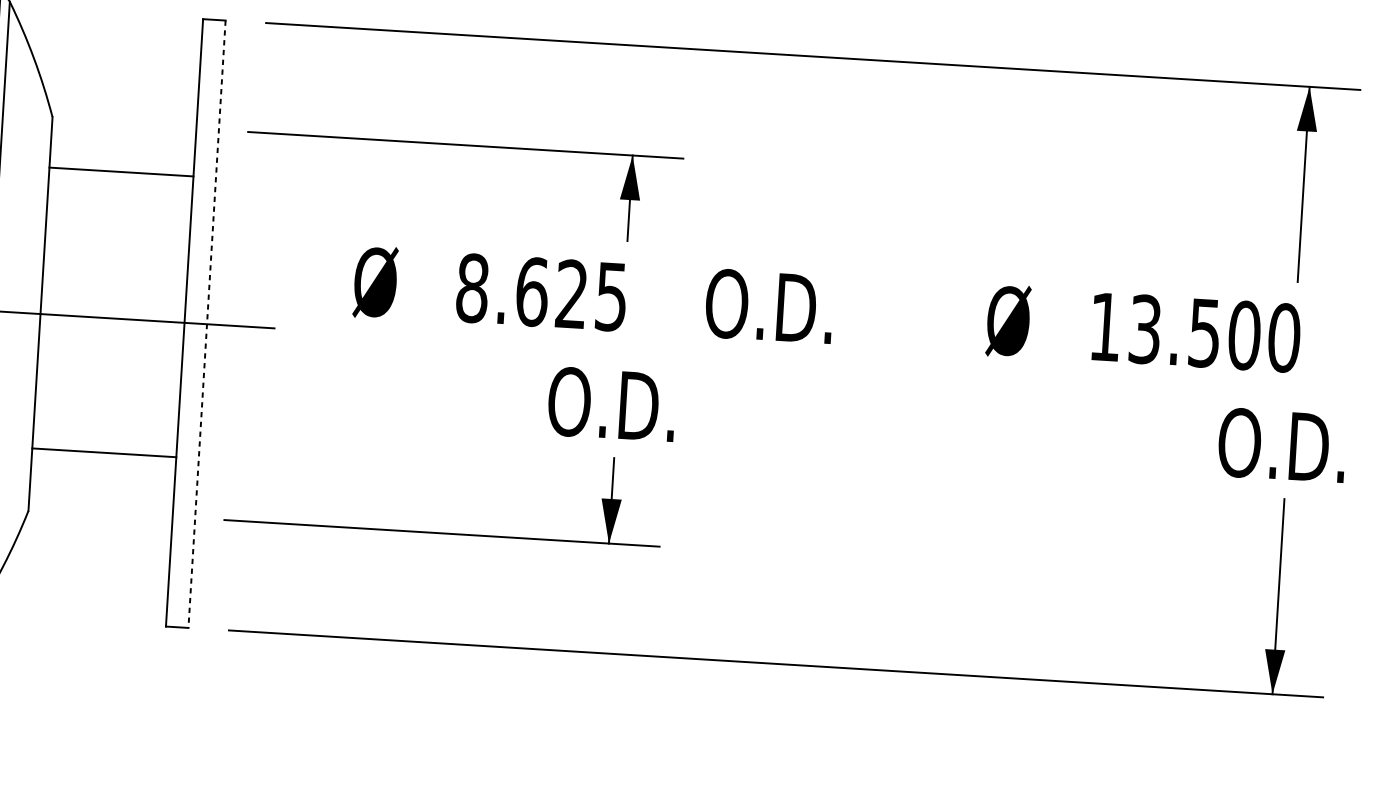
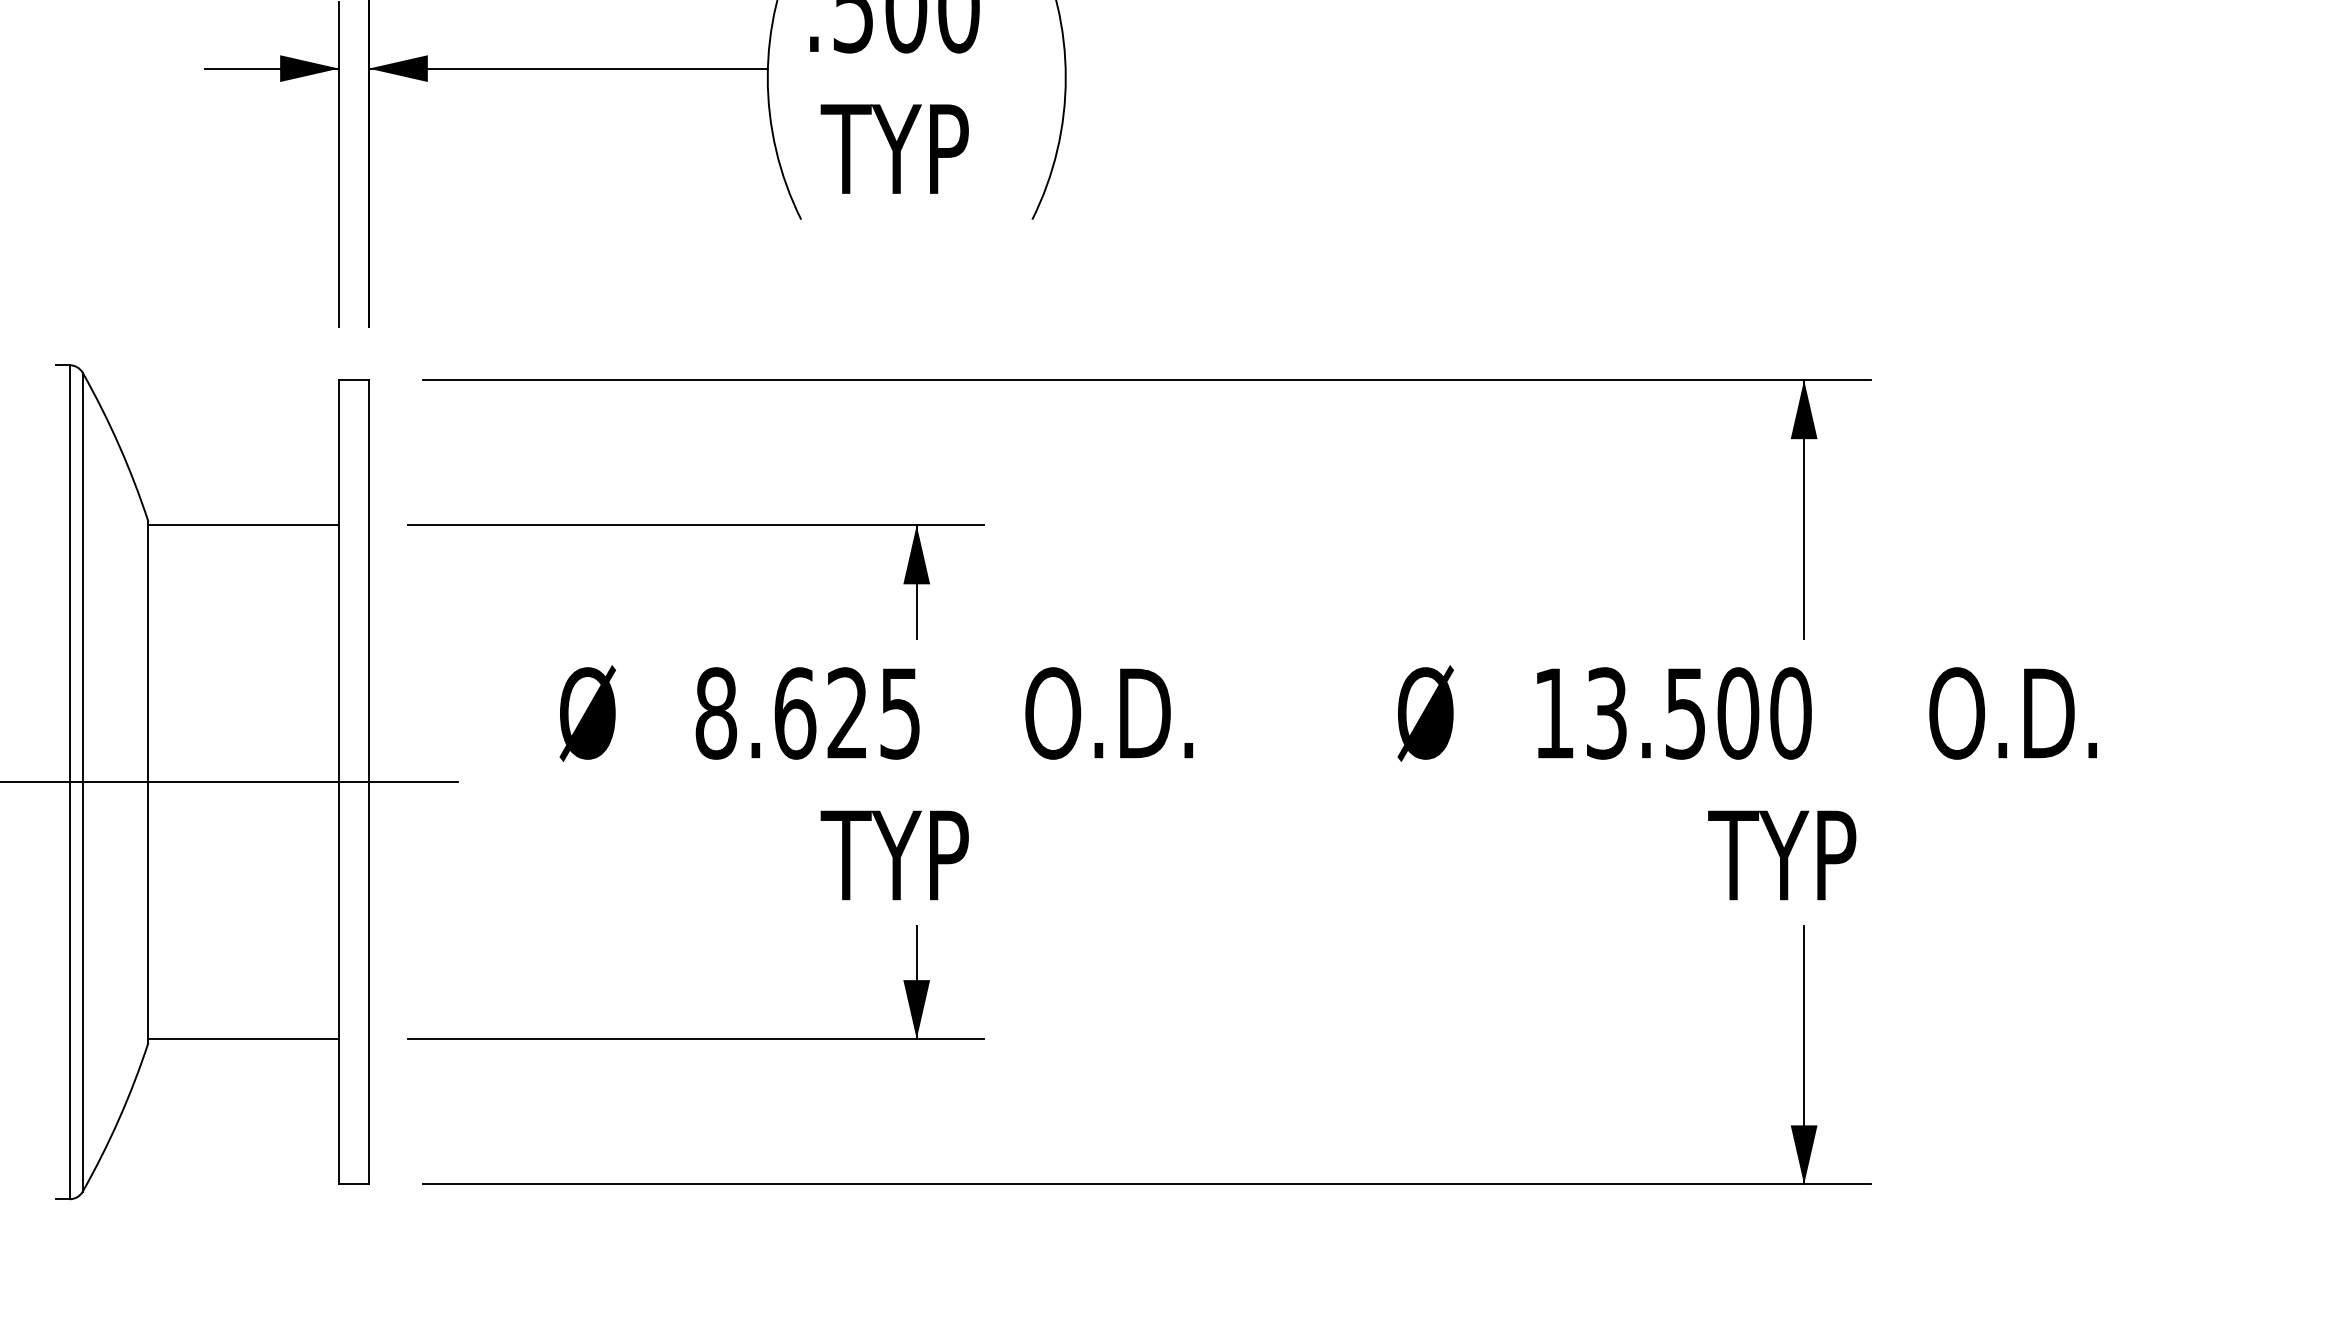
line: (121, 172) -> (243, 525), moved
line: (206, 324) -> (368, 782), dashed -> solid
text: (609, 404) -> (906, 855), O.D. -> TYP
text: (1280, 445) -> (1794, 855), O.D. -> TYP
line: (104, 453) -> (243, 1039), moved

